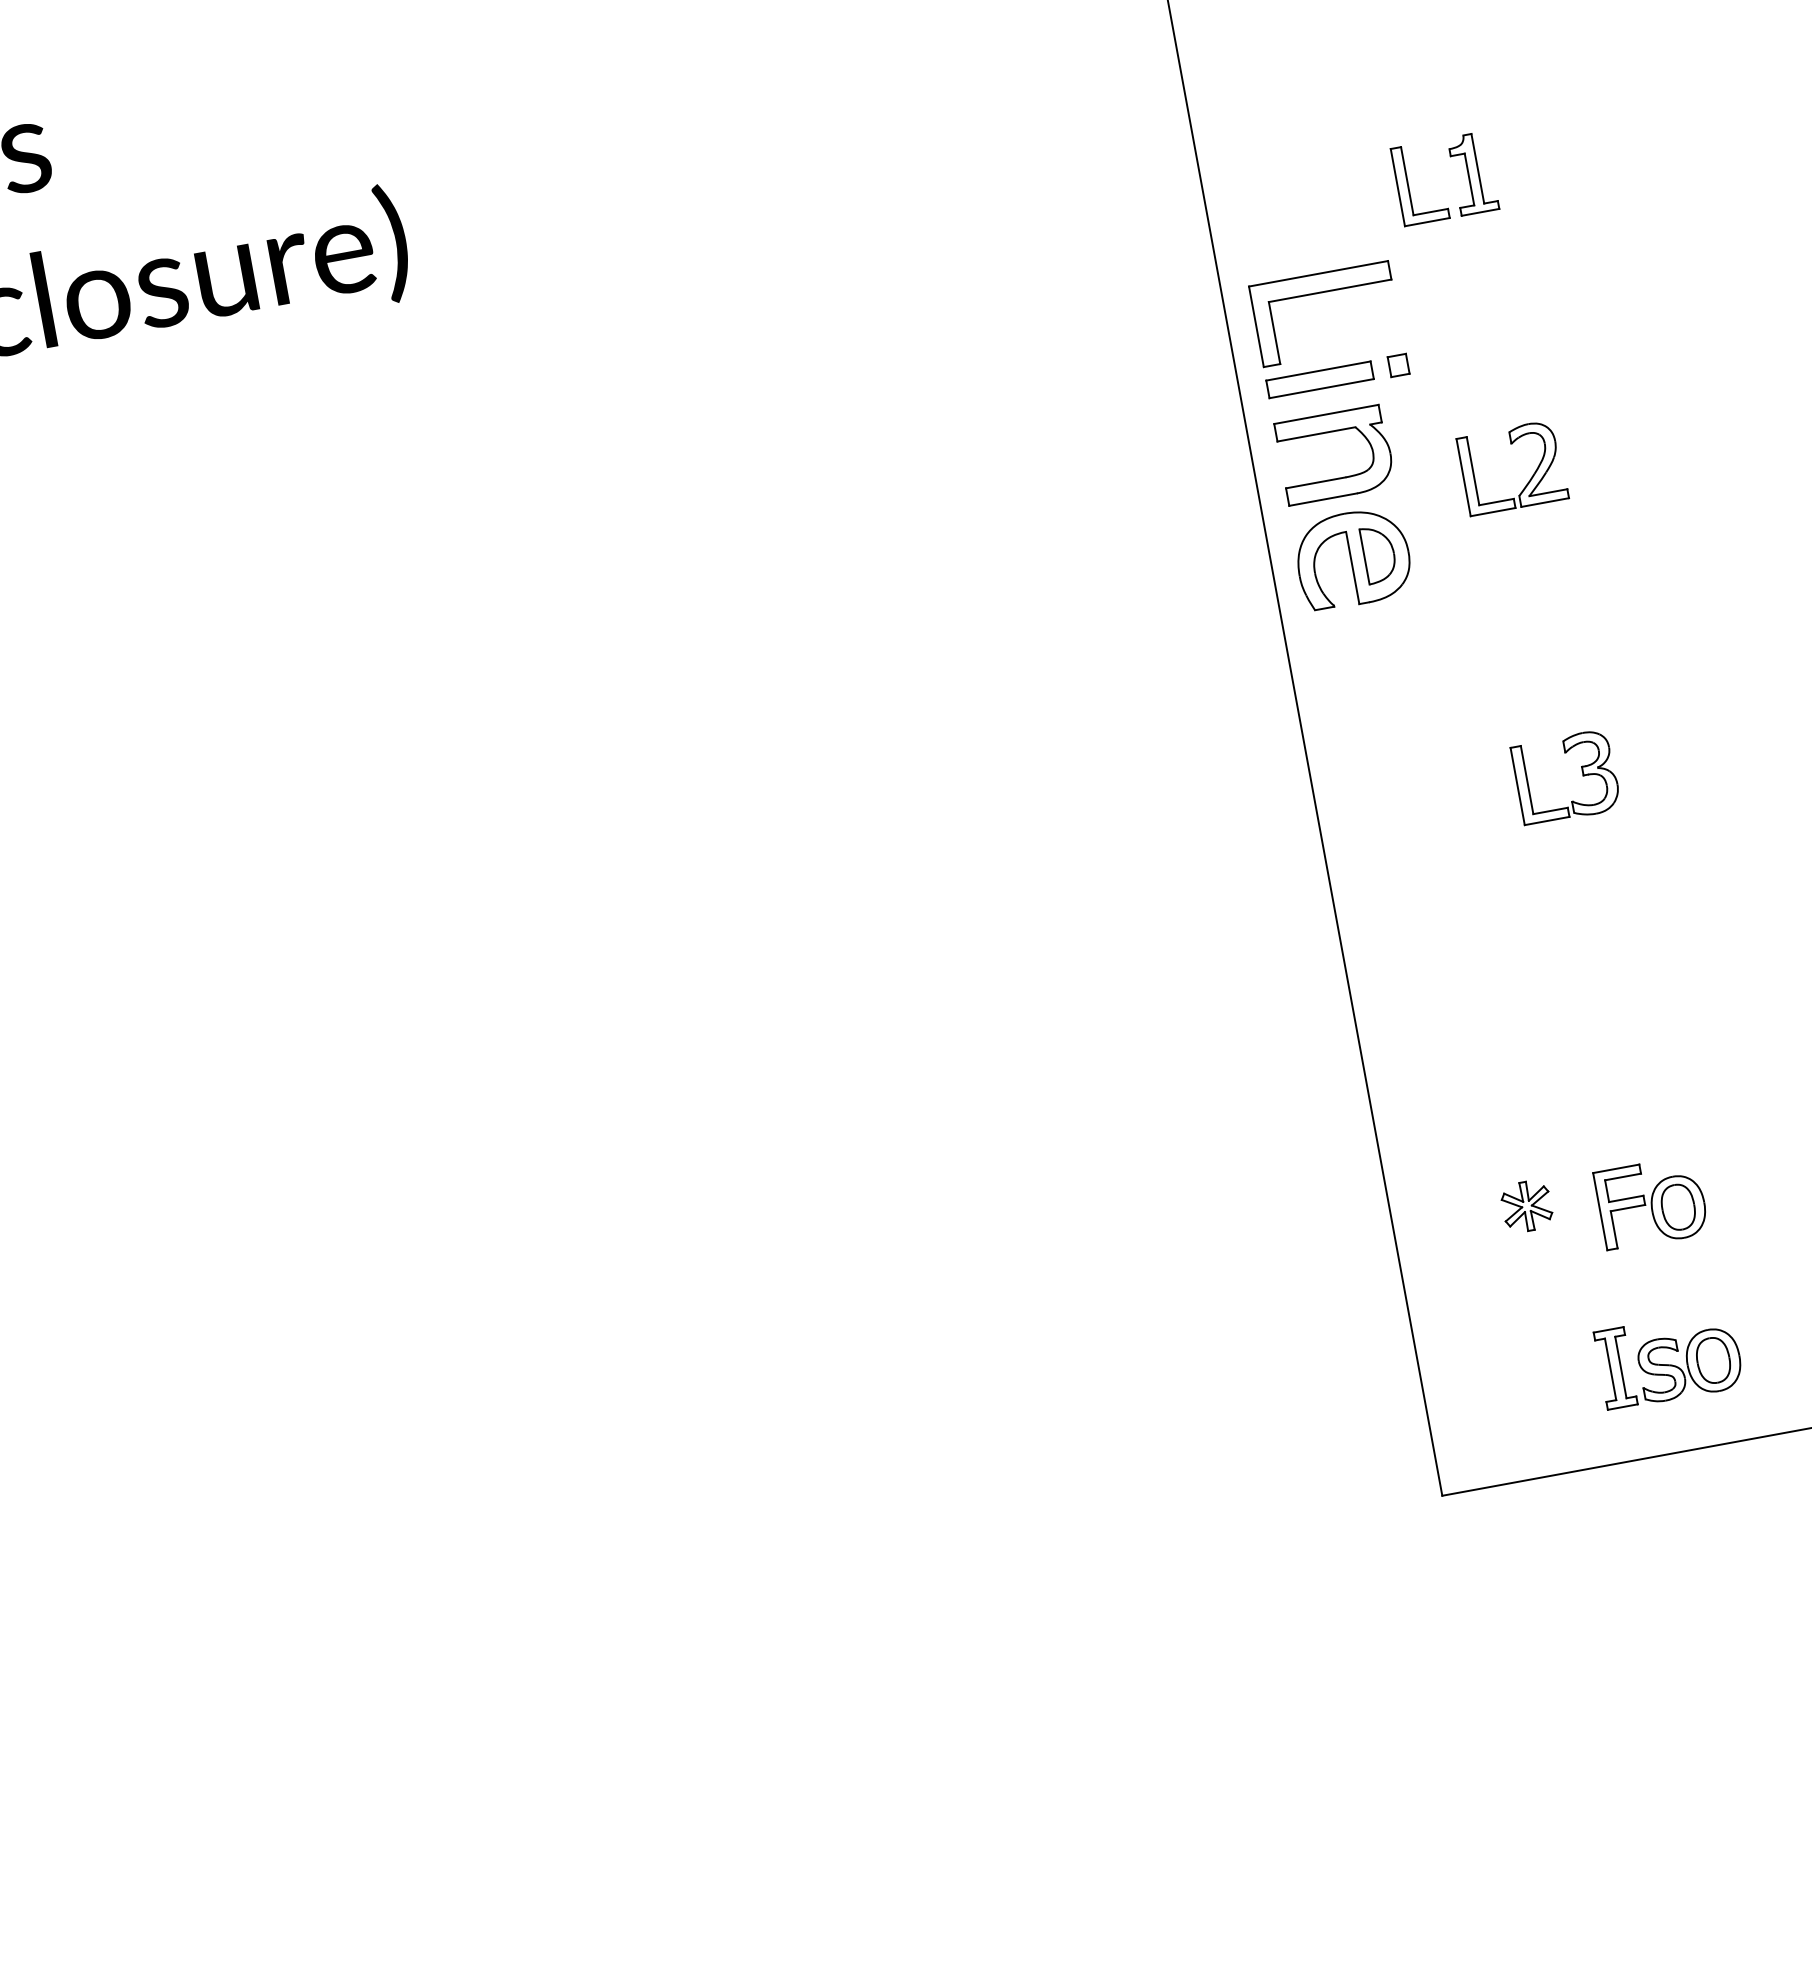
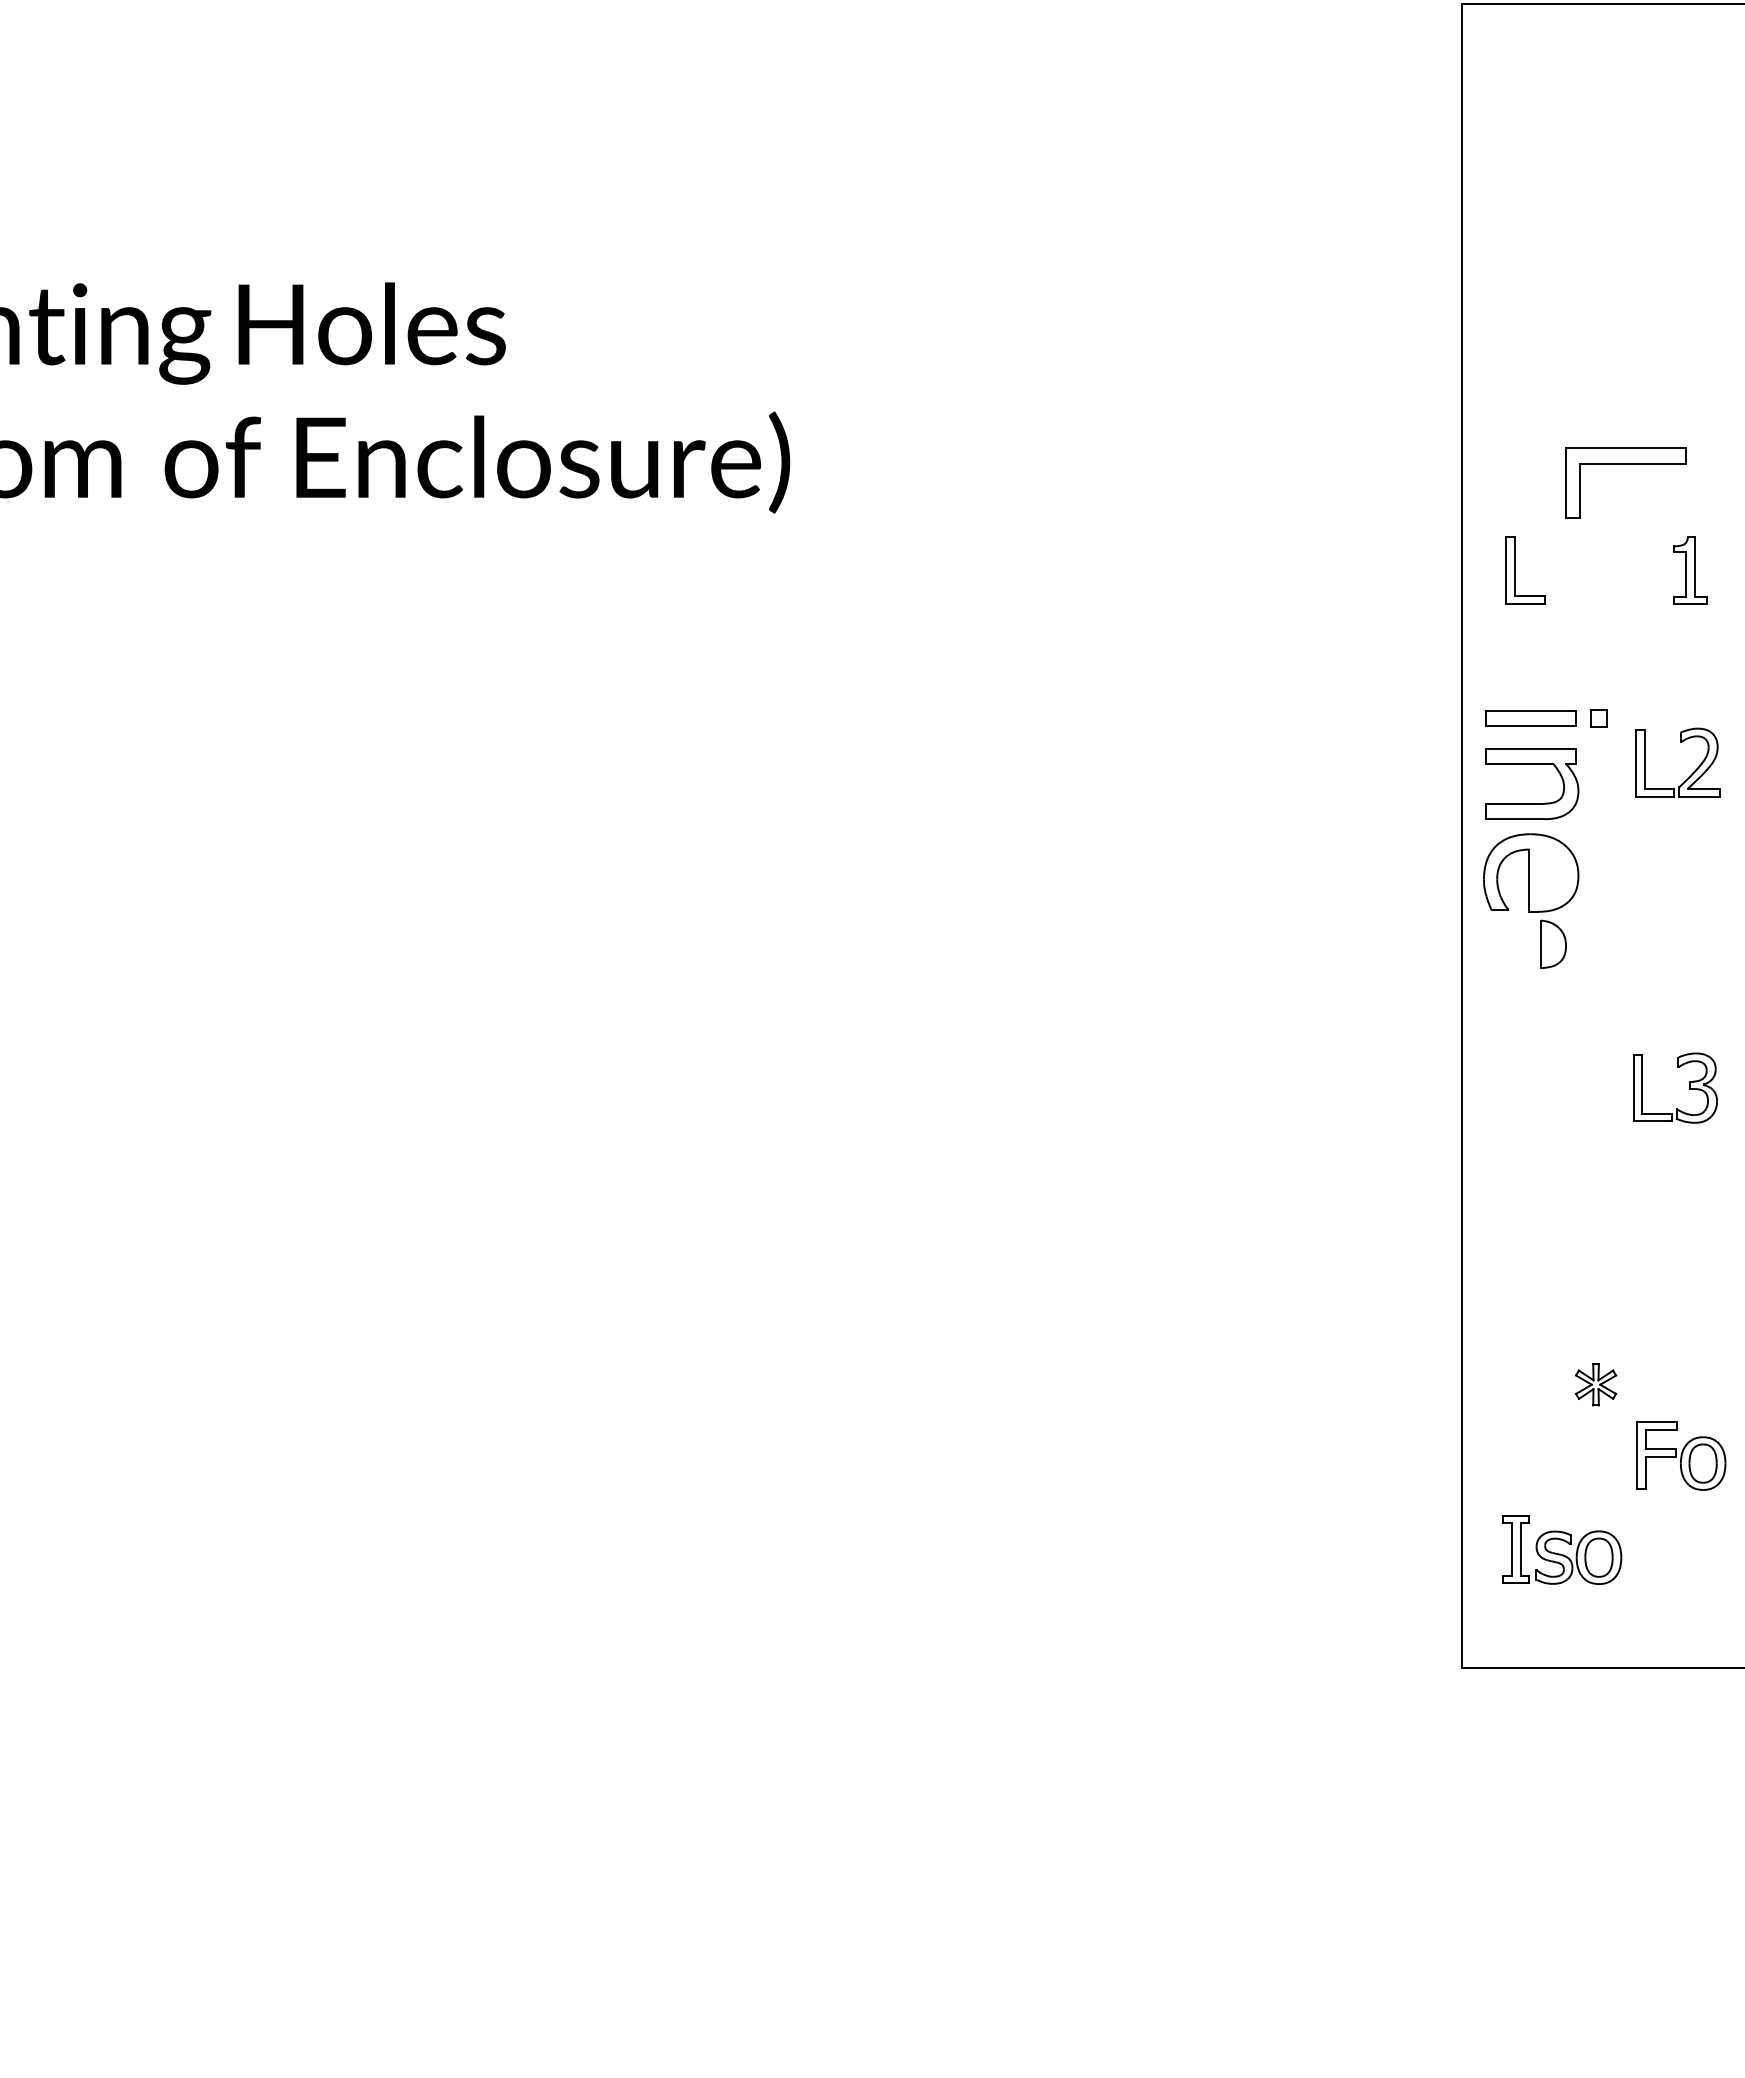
part: (1408, 185) -> (1515, 570), moved
part: (1321, 292) -> (1625, 464), moved
part: (1530, 477) -> (1691, 773), moved
part: (1378, 553) -> (1553, 943), moved
part: (1526, 1206) -> (1595, 1384), moved
part: (1669, 1358) -> (1562, 1549), moved

